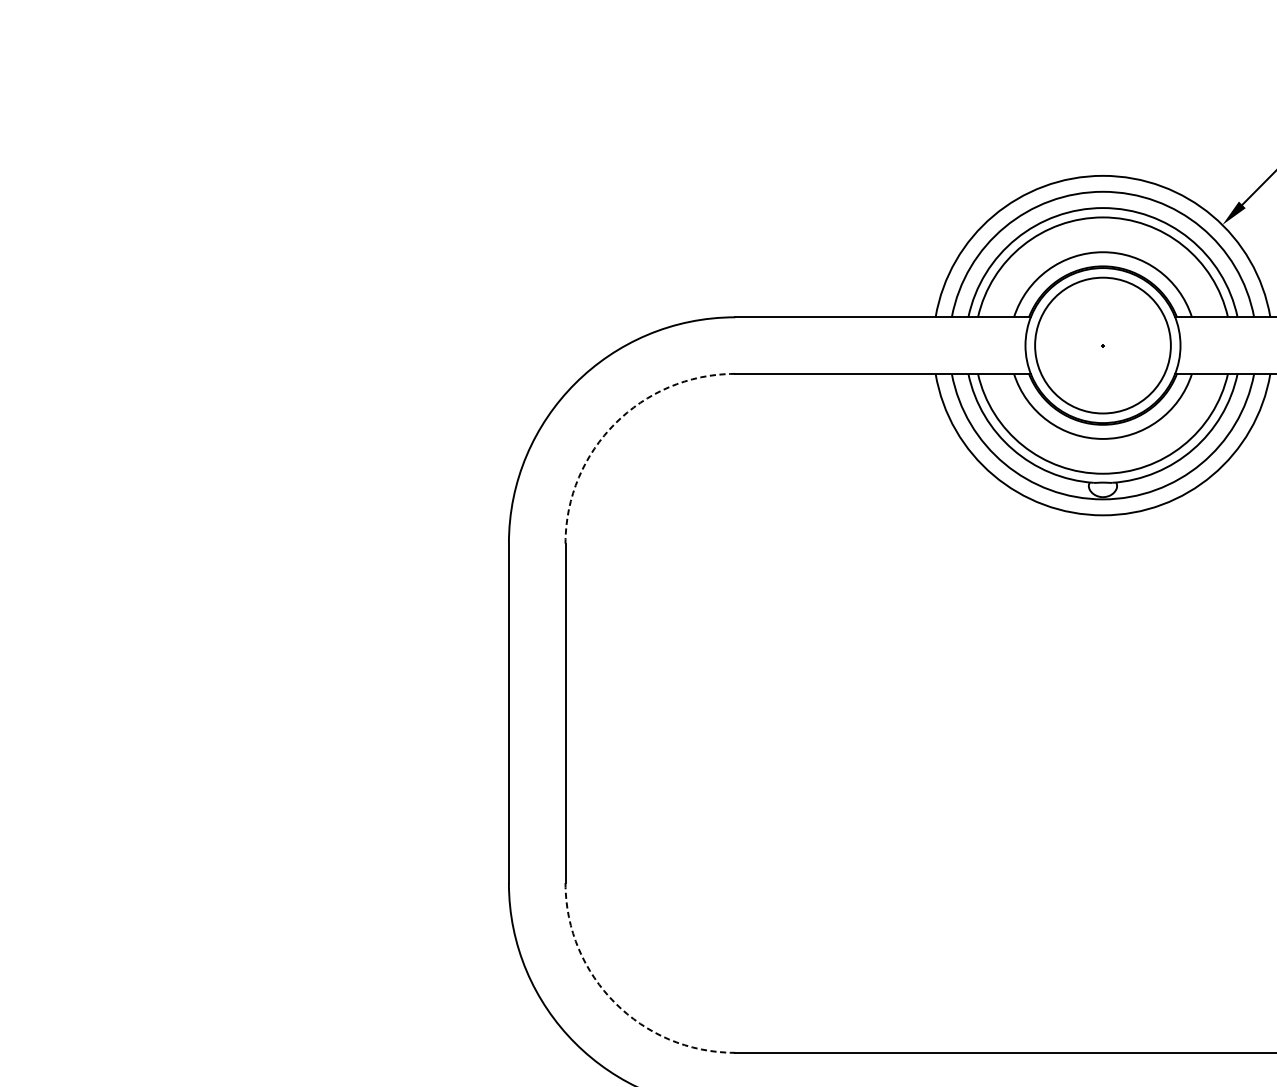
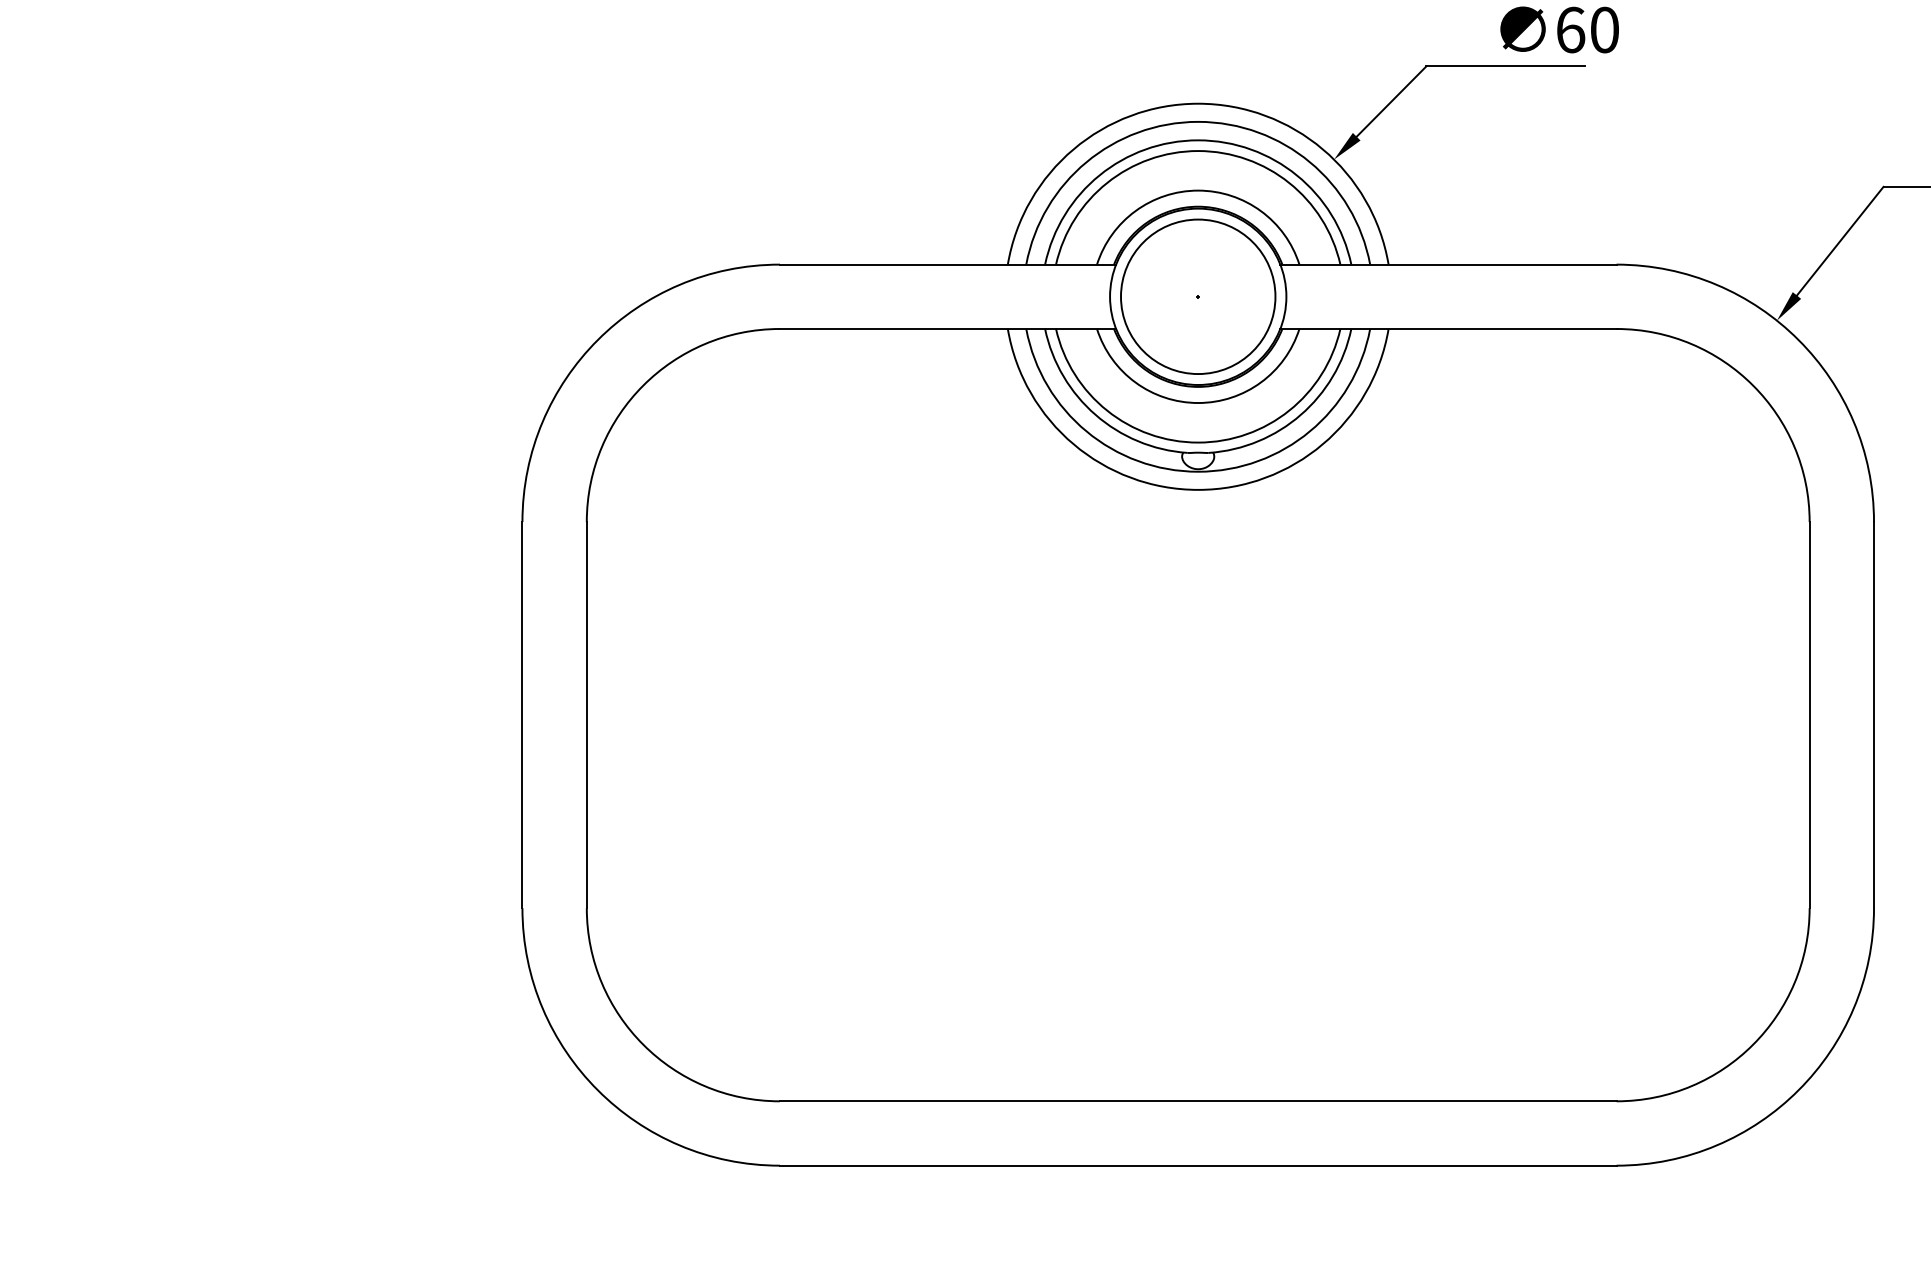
arc: (615, 423) -> (643, 385), dashed -> solid
arc: (615, 1002) -> (643, 1044), dashed -> solid

